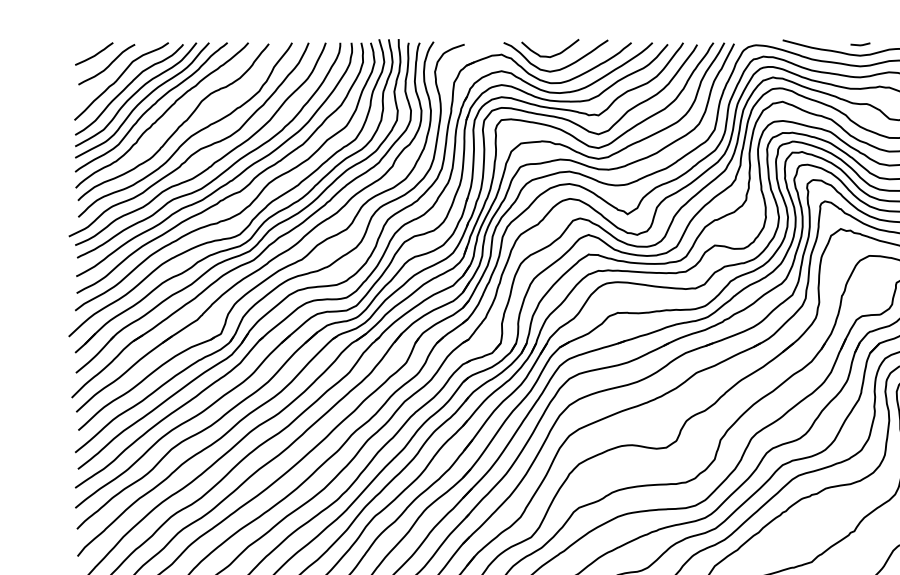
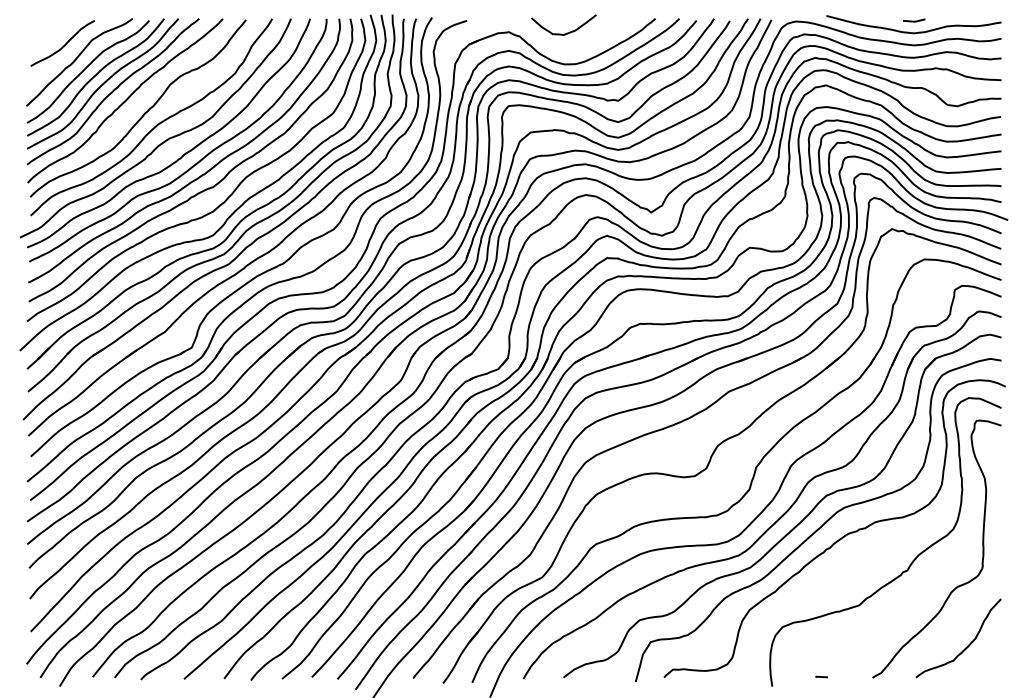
curve: (94, 54) -> (48, 32), removed
curve: (557, 69) -> (572, 48), removed

